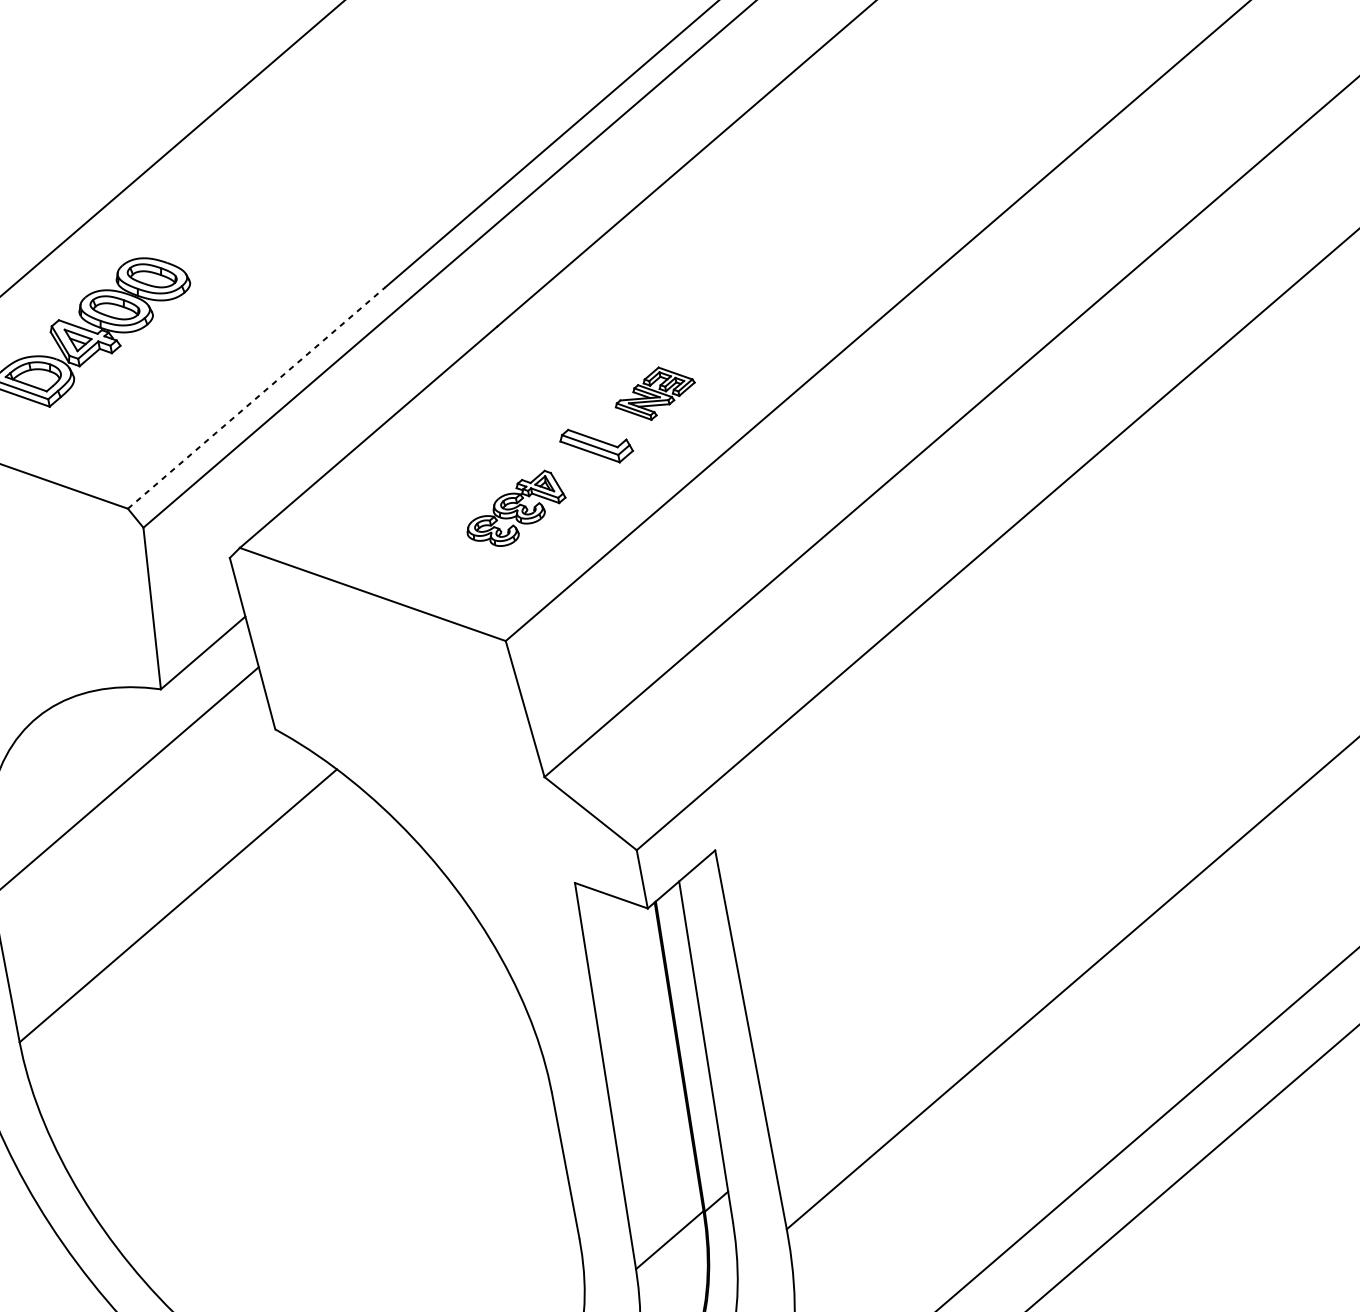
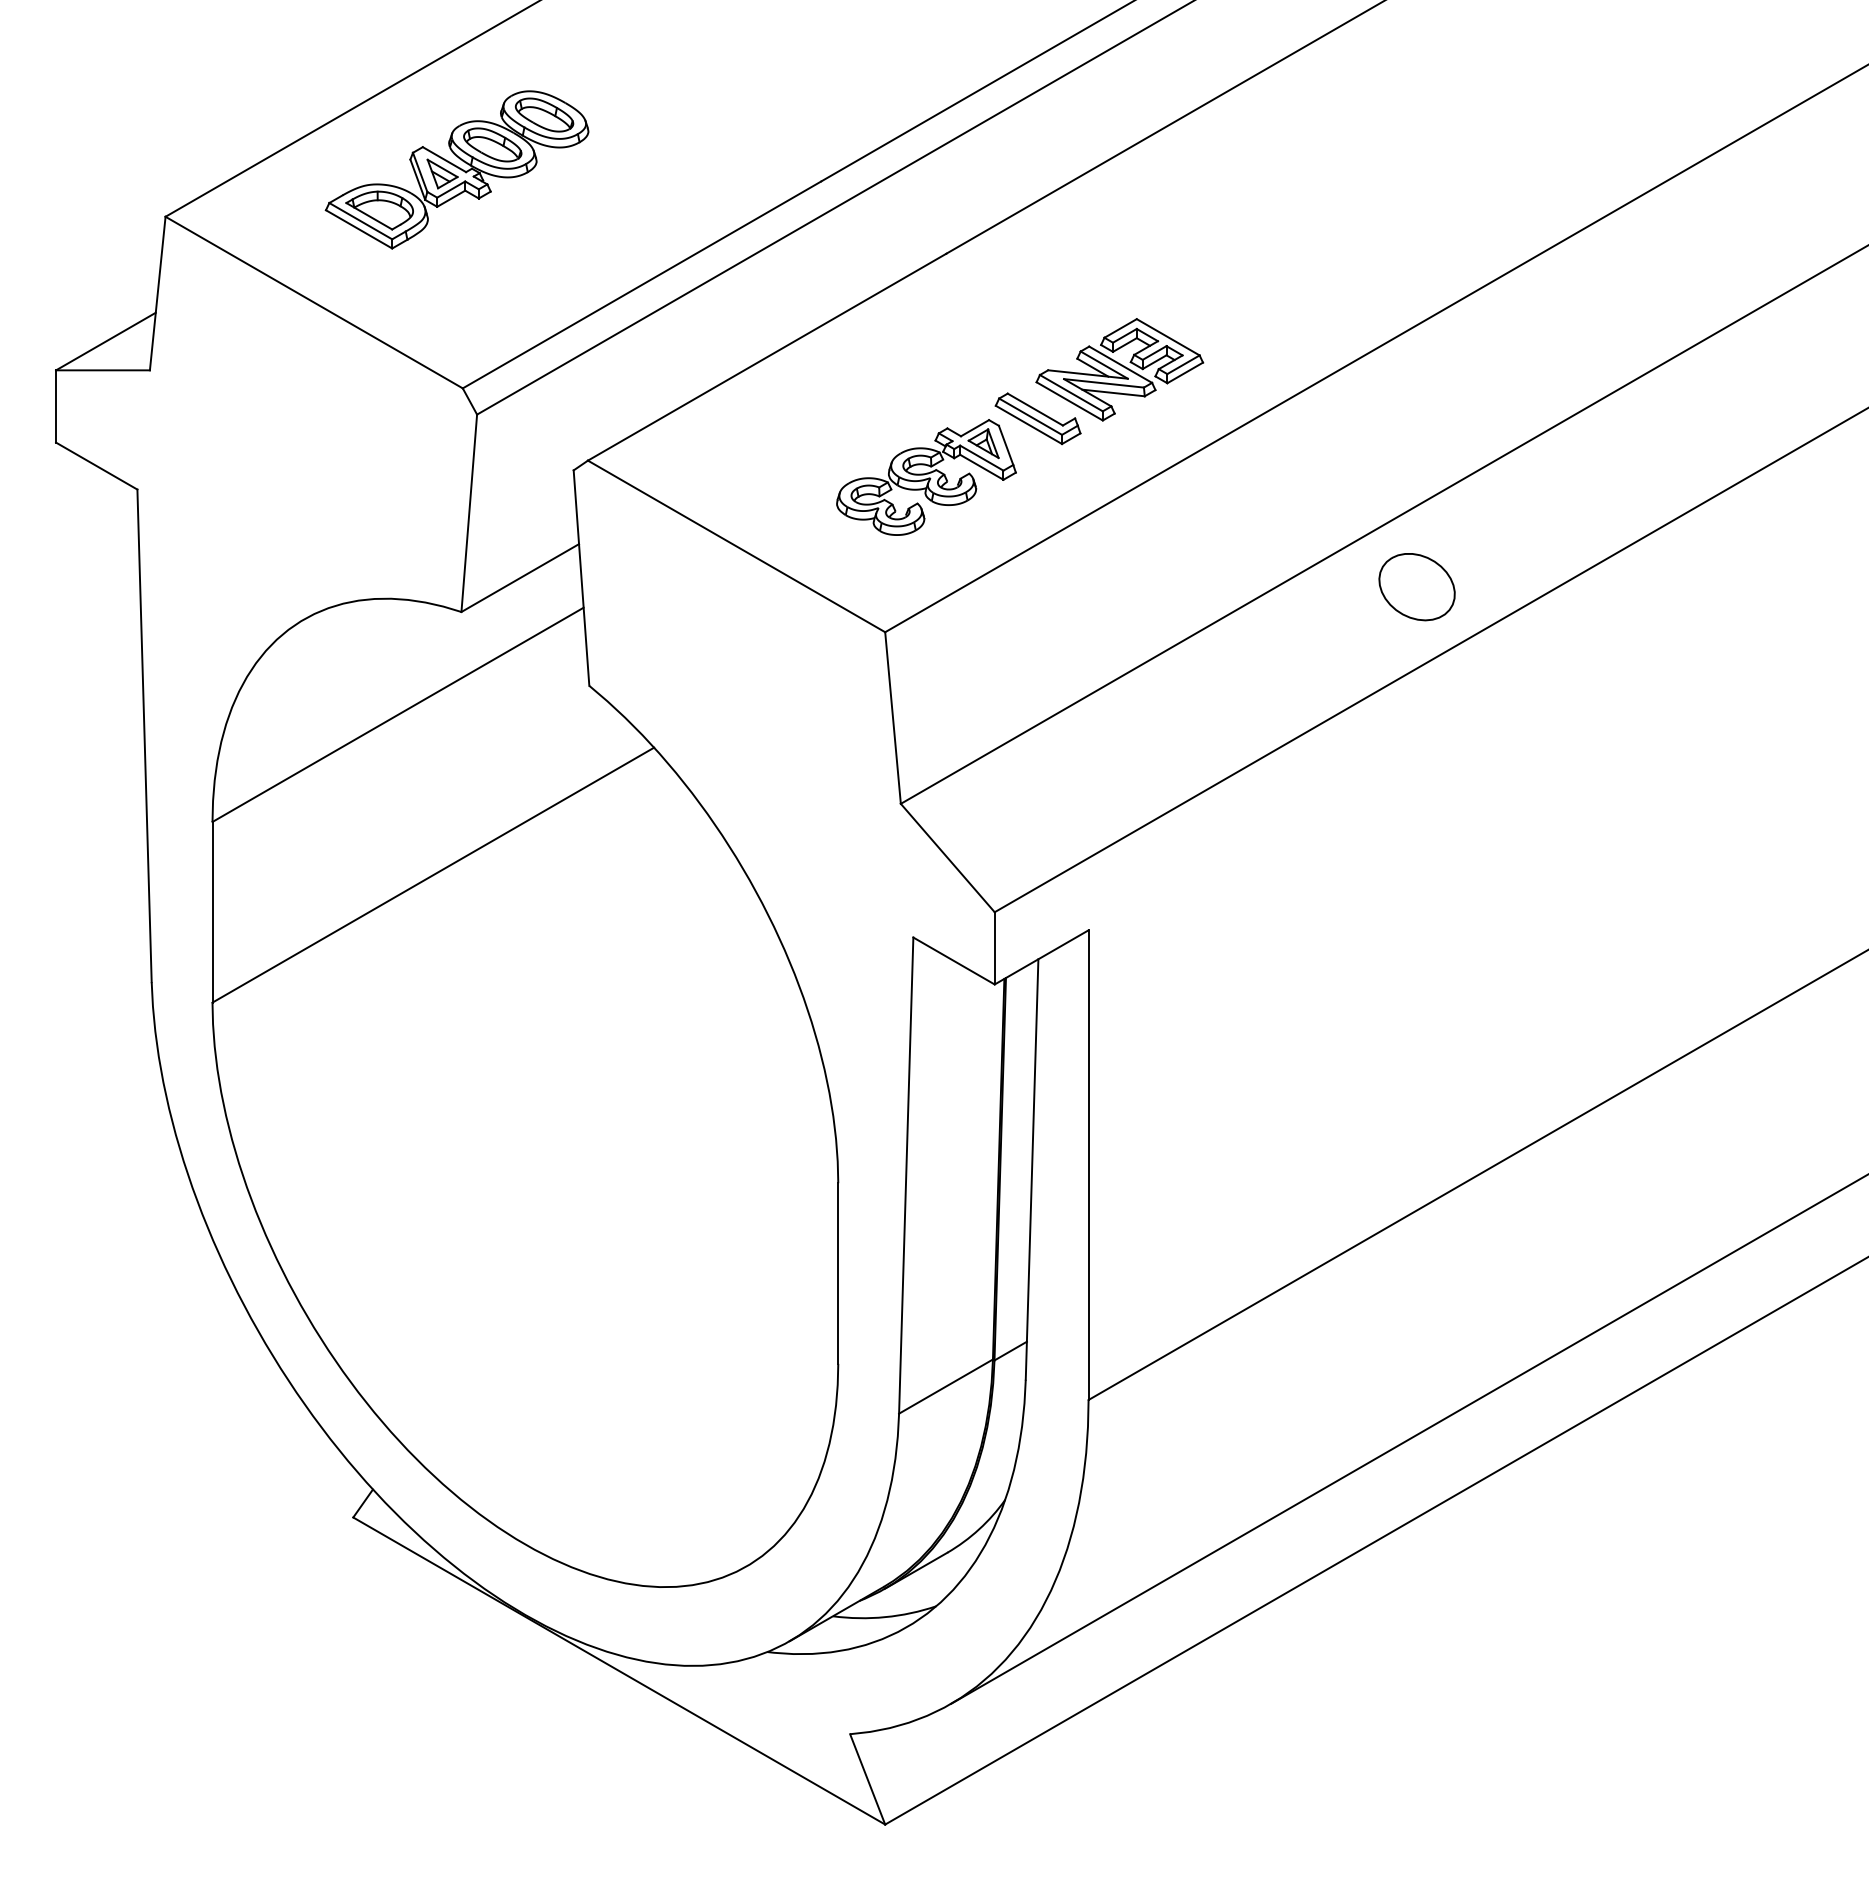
part: (654, 393) -> (1119, 369), size x1.67
line: (257, 397) -> (642, 284), dashed -> solid
part: (515, 509) -> (926, 477), size x1.43
part: (927, 524) -> (1416, 587), added

